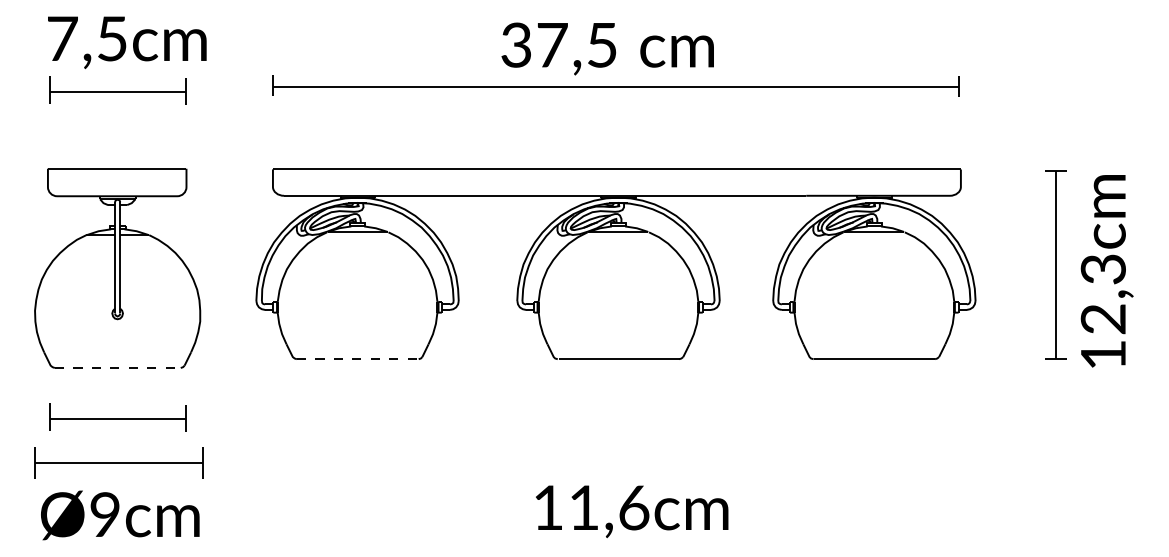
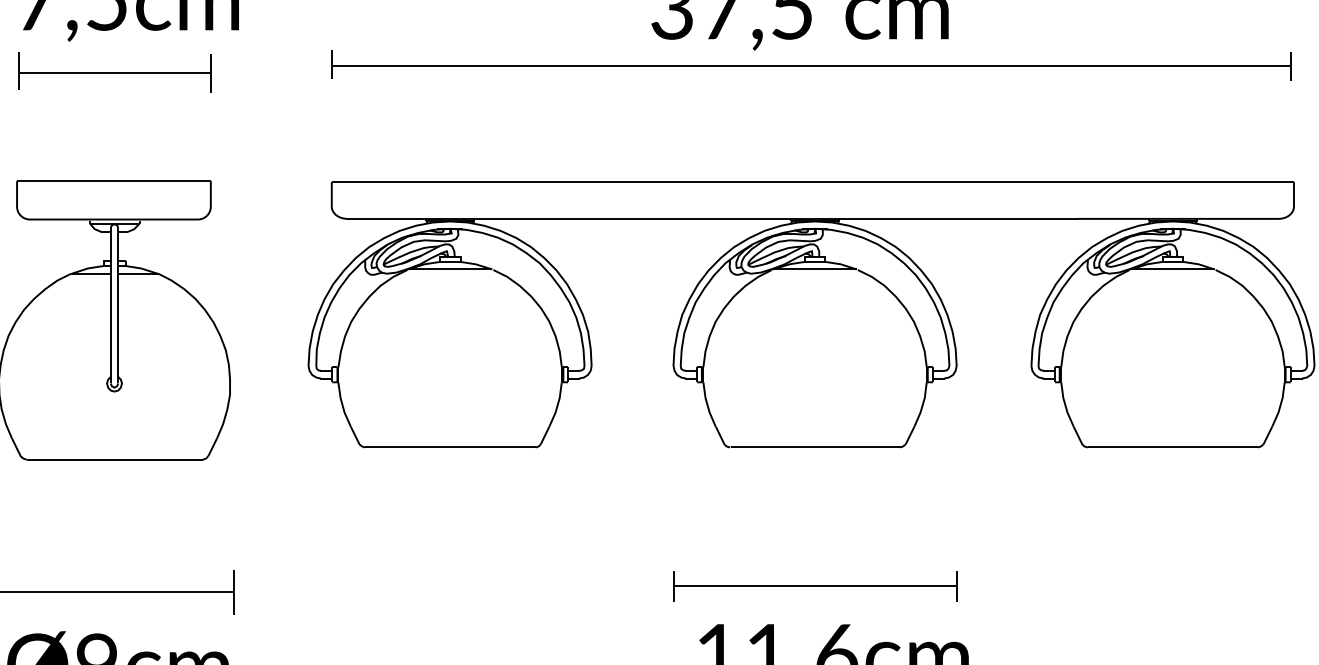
line: (357, 359) -> (450, 447), dashed -> solid
line: (117, 368) -> (114, 460), dashed -> solid
part: (117, 417) -> (114, 528), removed
part: (618, 457) -> (815, 584), added

